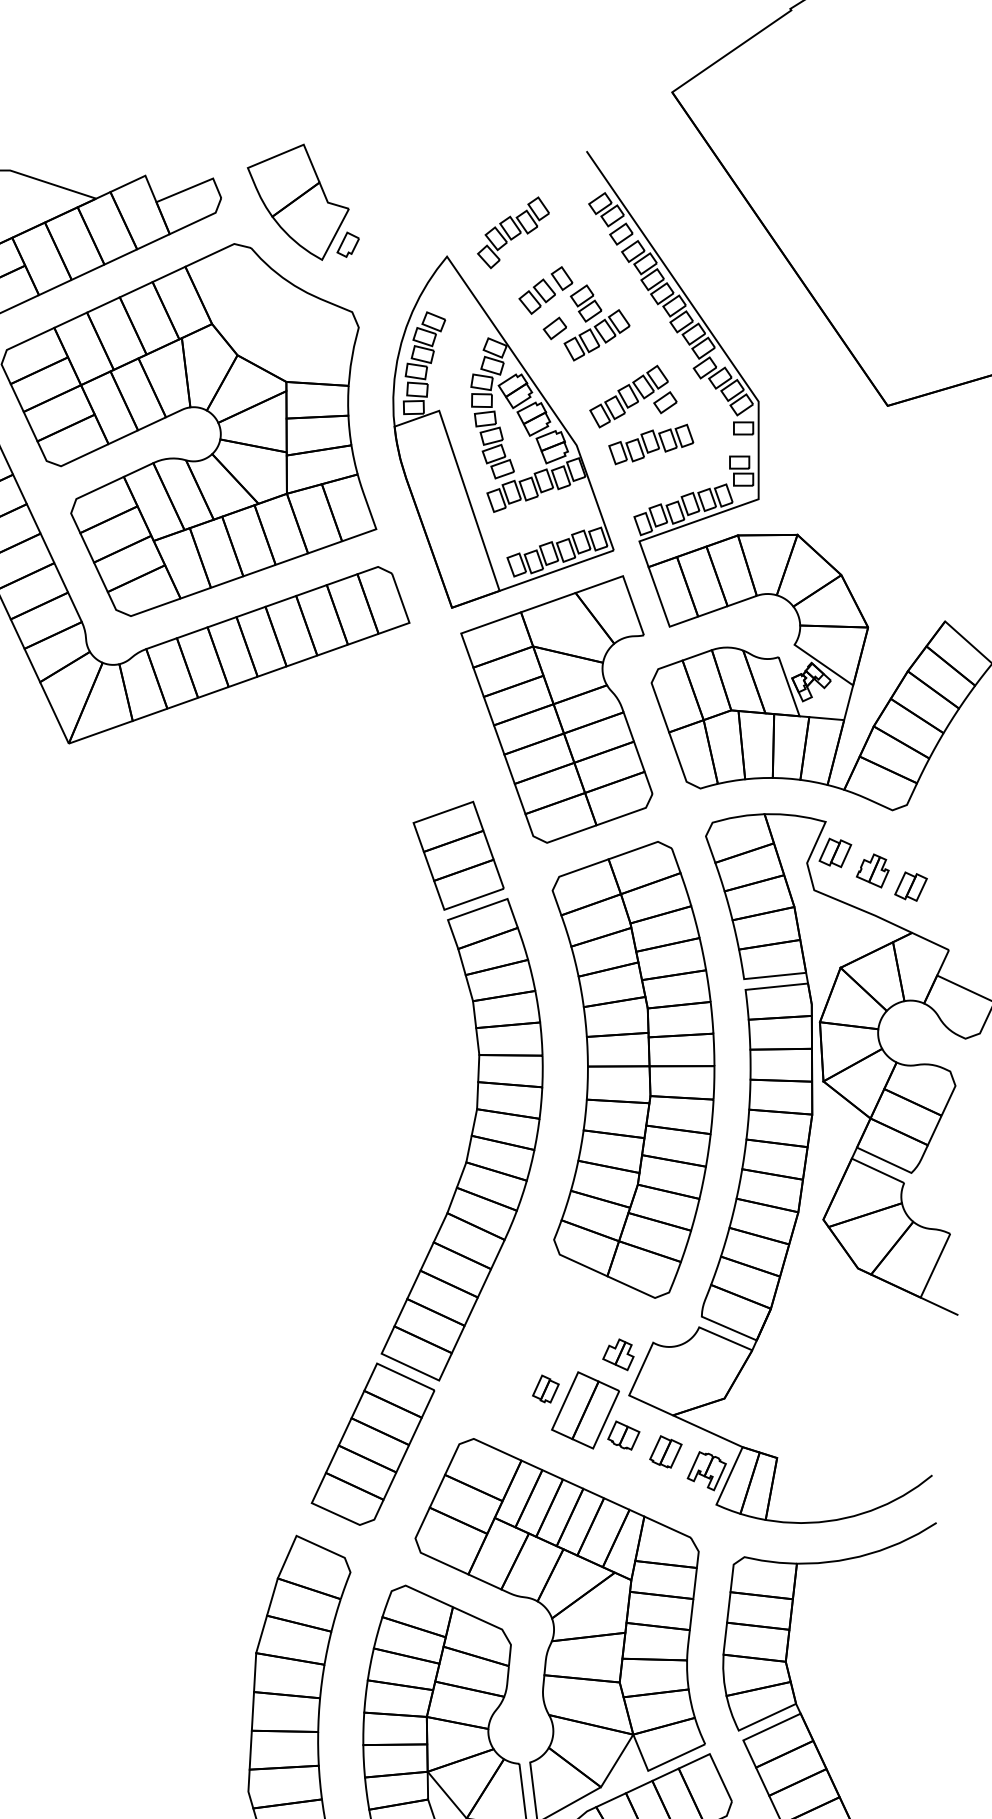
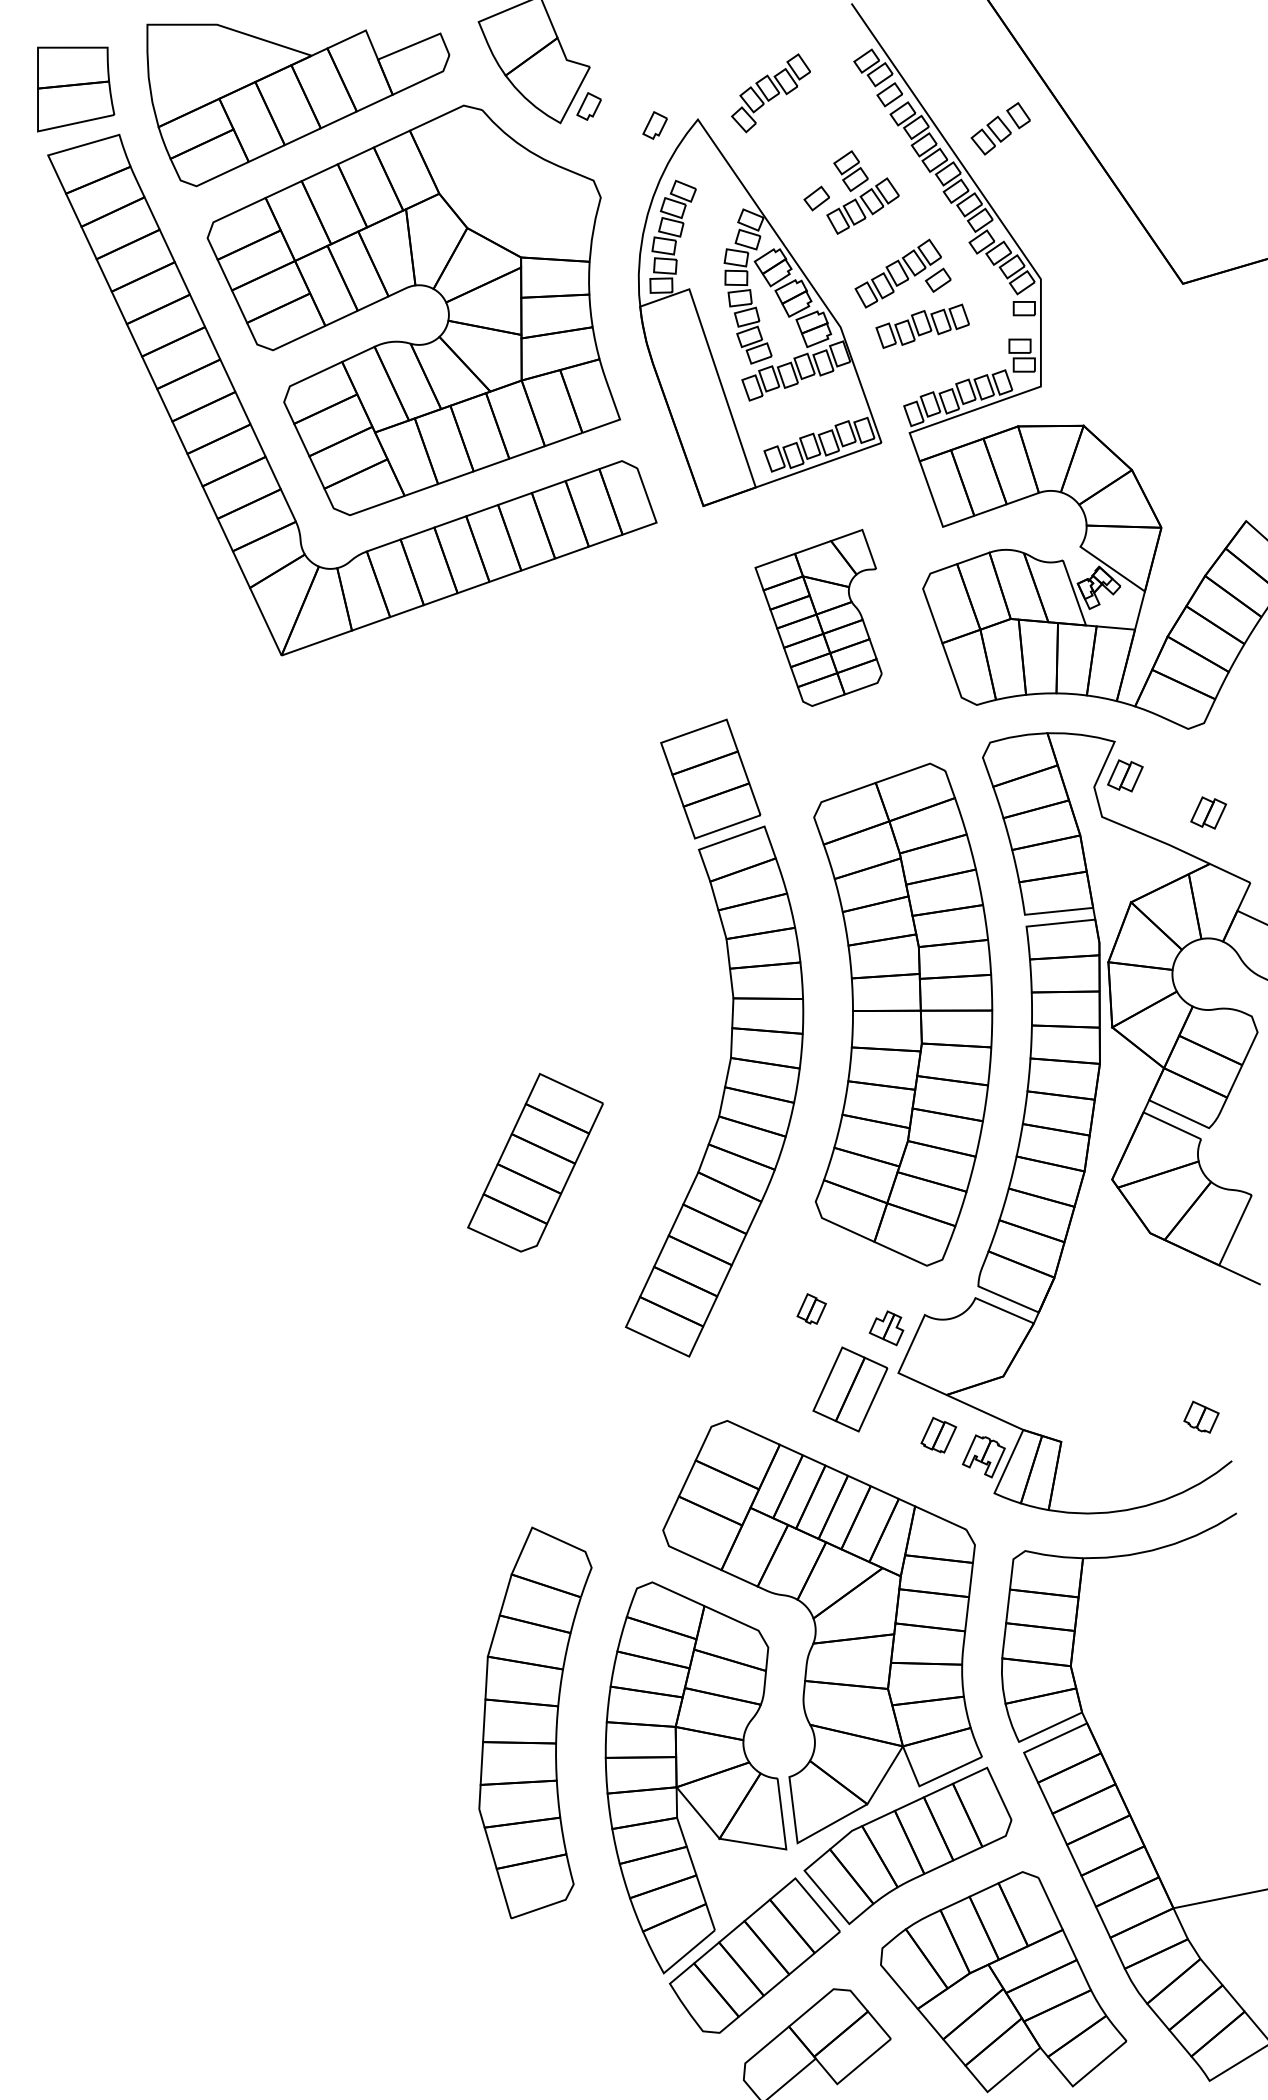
part: (407, 262) -> (654, 125), added
part: (545, 290) -> (1000, 128), moved
part: (556, 709) -> (818, 617), size x0.6
part: (872, 870) -> (1166, 795), removed
part: (545, 1388) -> (811, 1308), moved
part: (623, 1434) -> (1201, 1416), moved
part: (373, 1444) -> (535, 1162), moved

